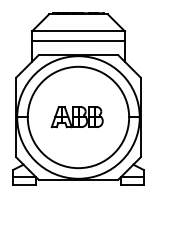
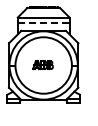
line: (78, 40) -> (43, 22), solid -> dashed
part: (76, 115) -> (42, 64), size x0.7

